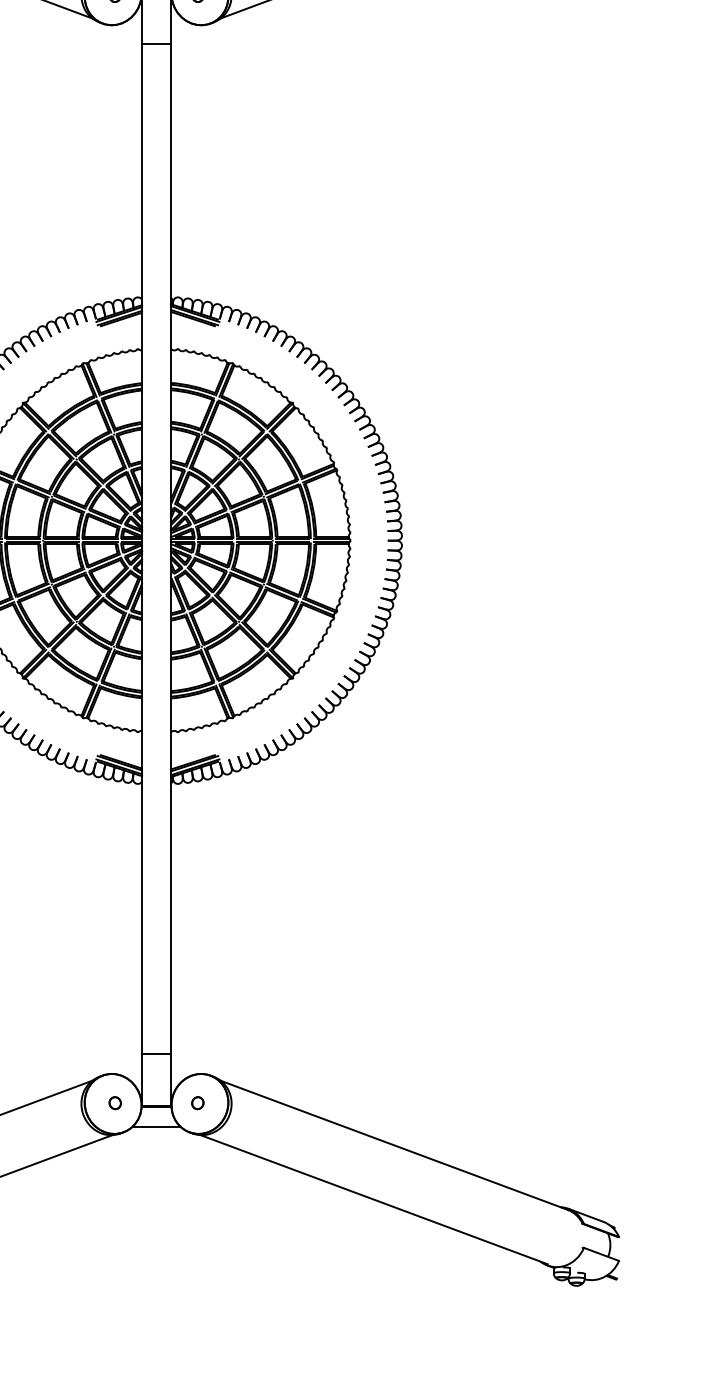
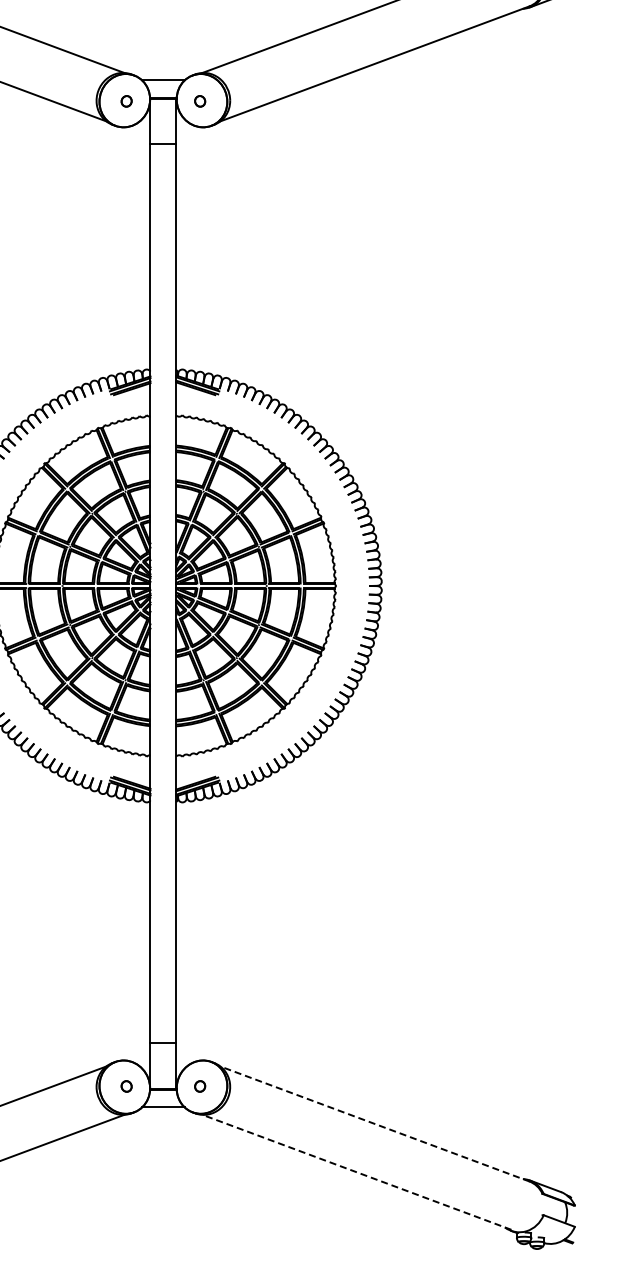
line: (393, 1144) -> (374, 1123), solid -> dashed
line: (373, 1199) -> (356, 1172), solid -> dashed

